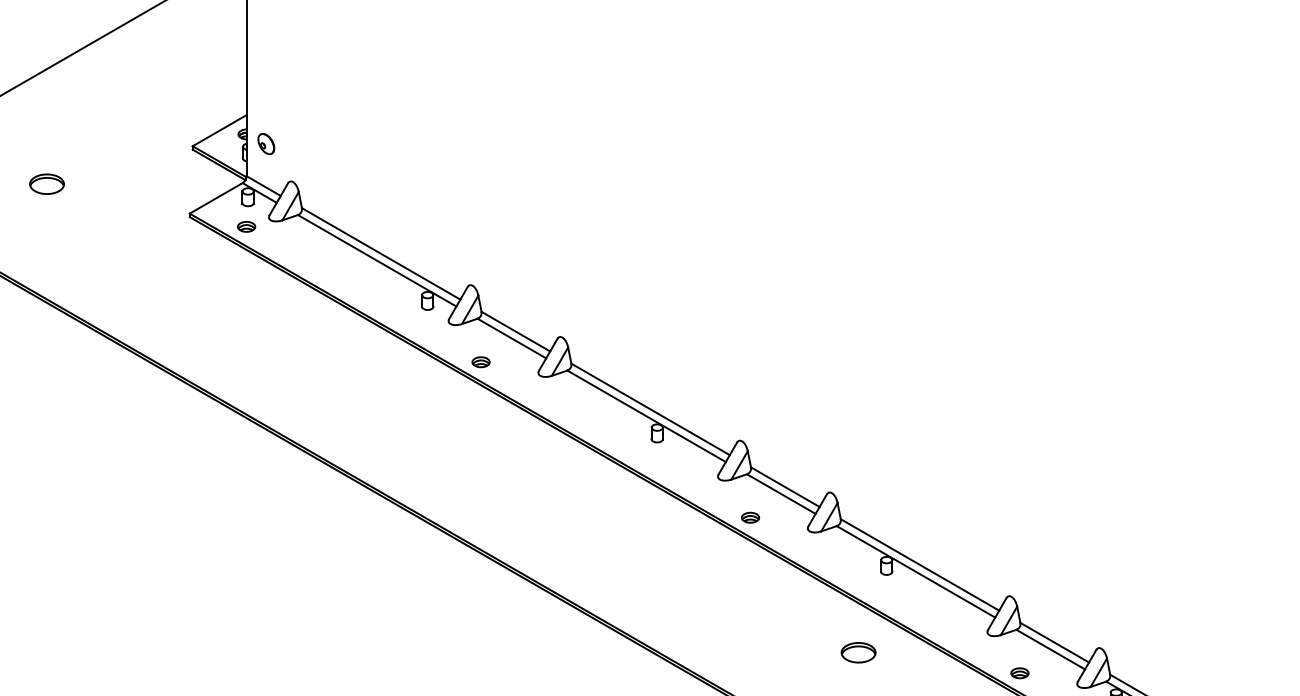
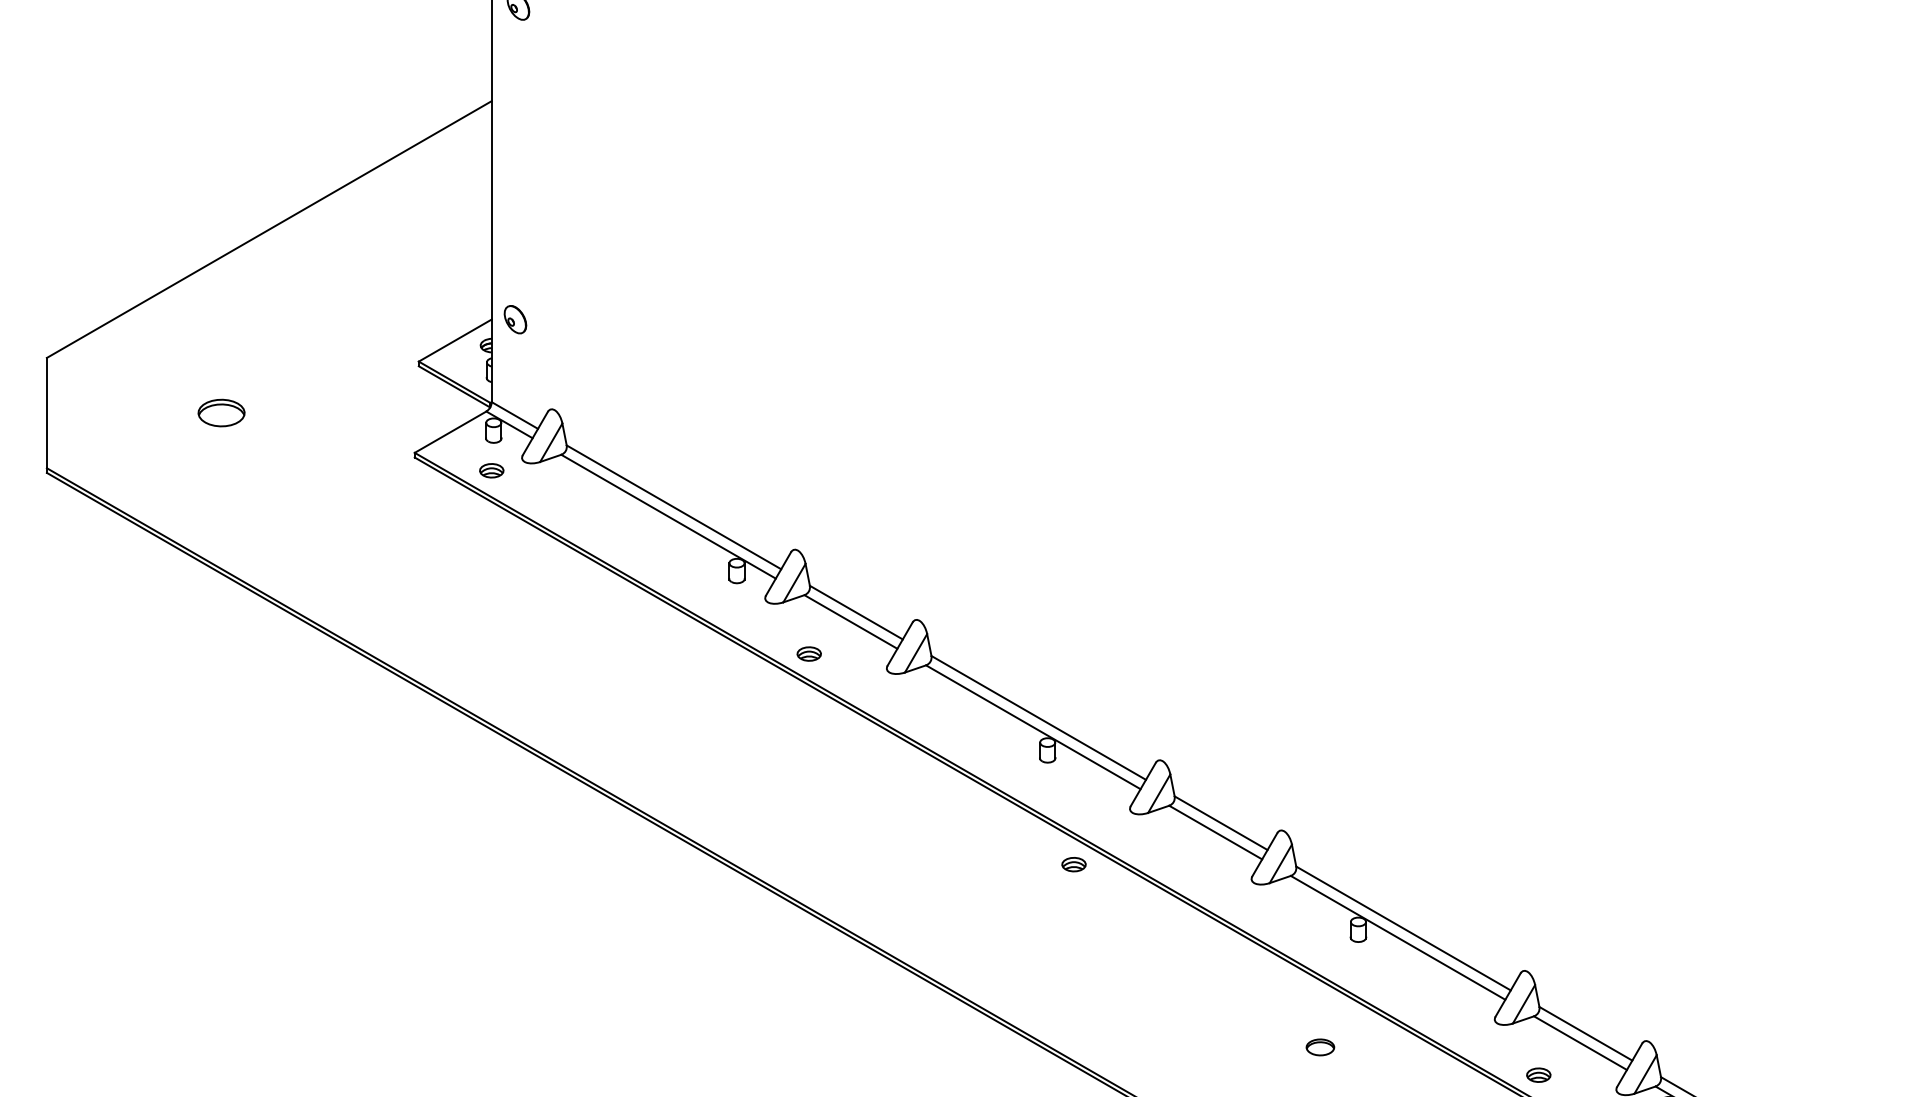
part: (266, 143) -> (515, 319), moved
part: (750, 517) -> (1073, 864), moved
part: (858, 652) -> (1320, 1047), size x0.6

